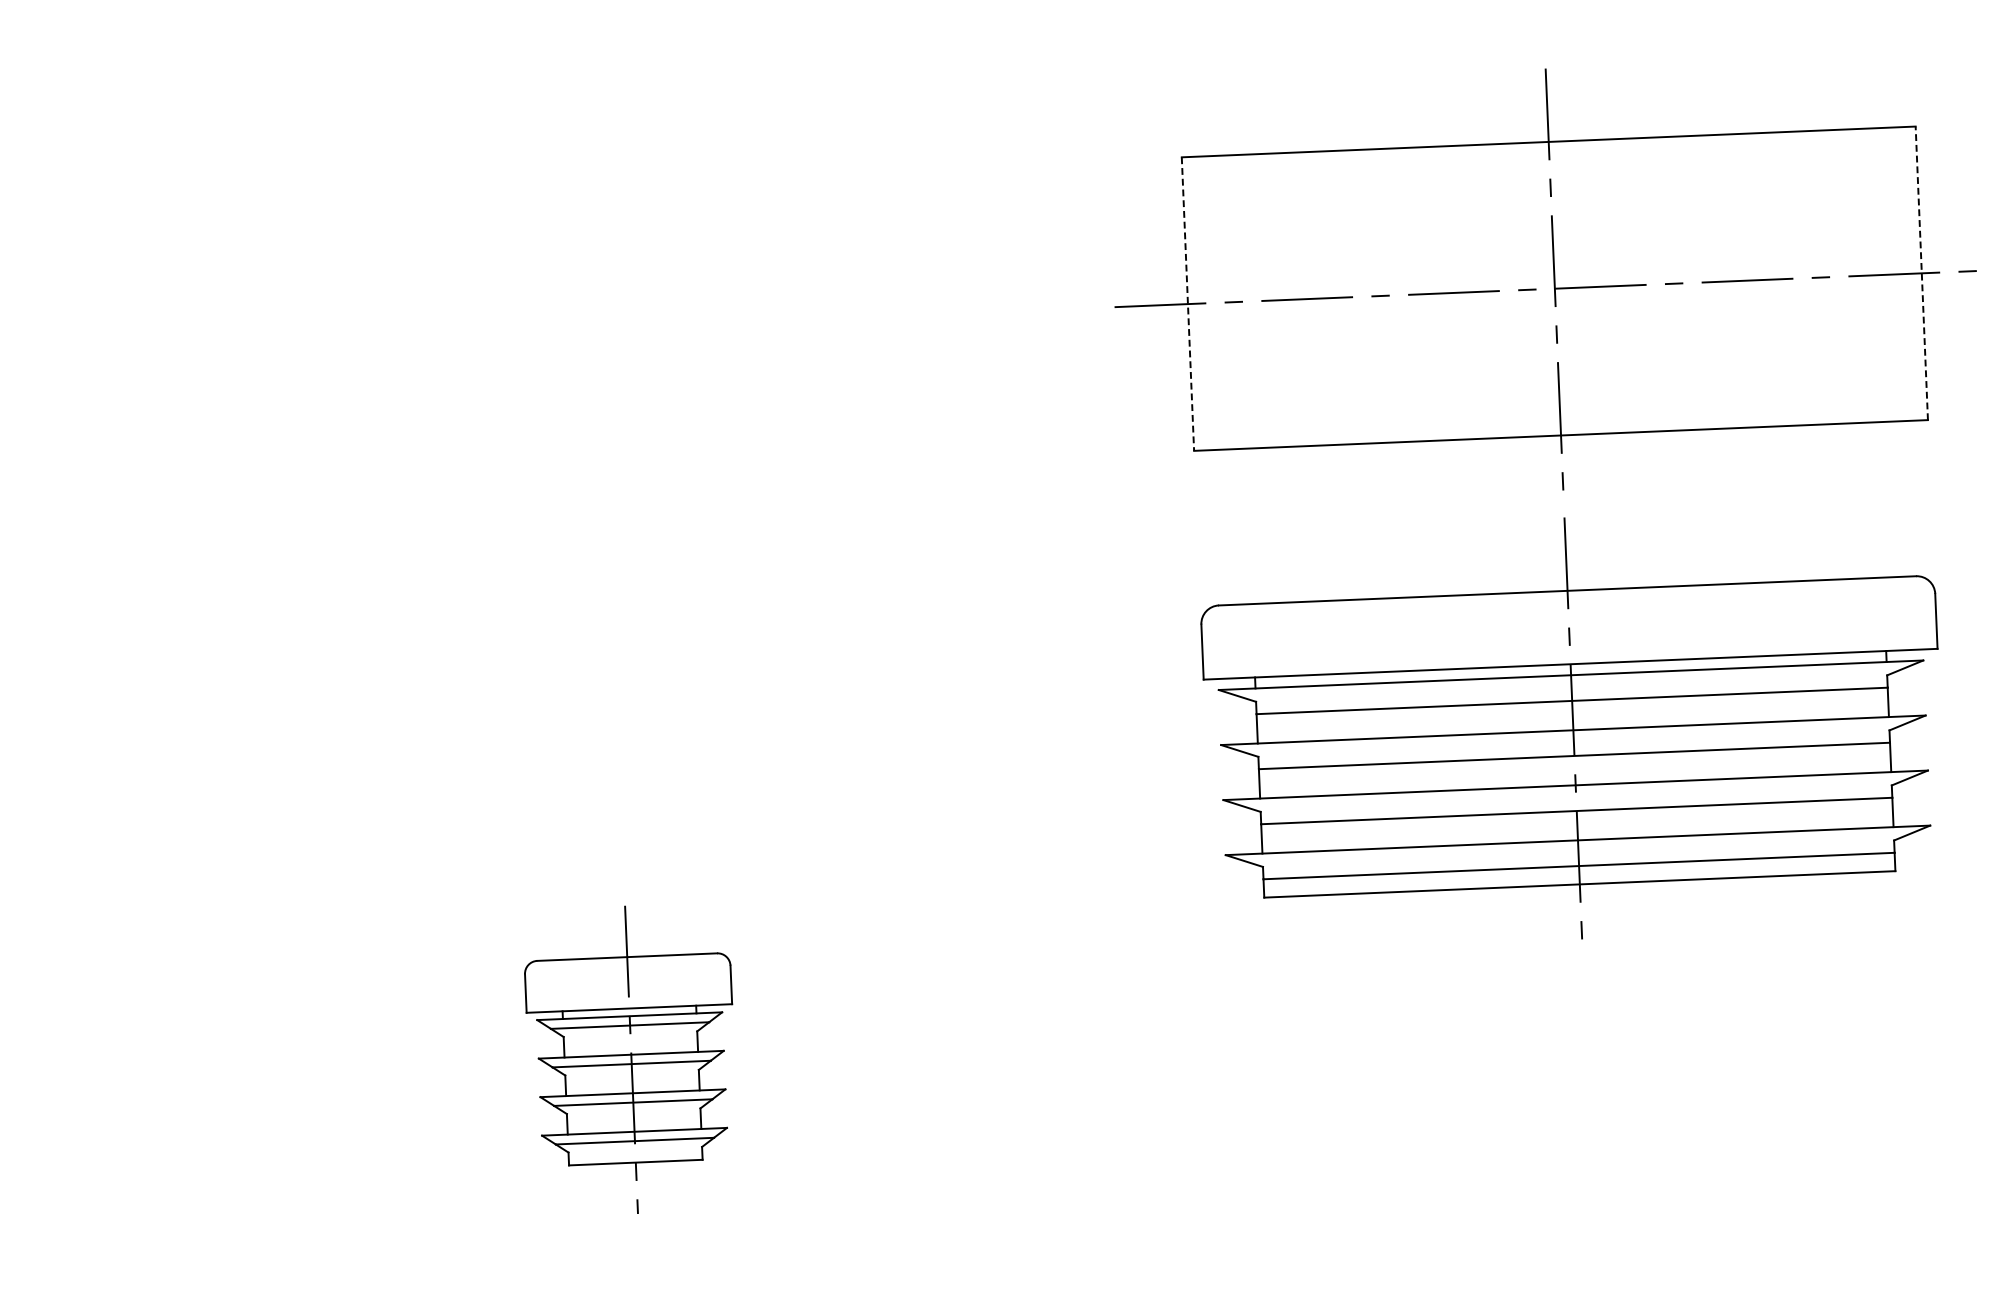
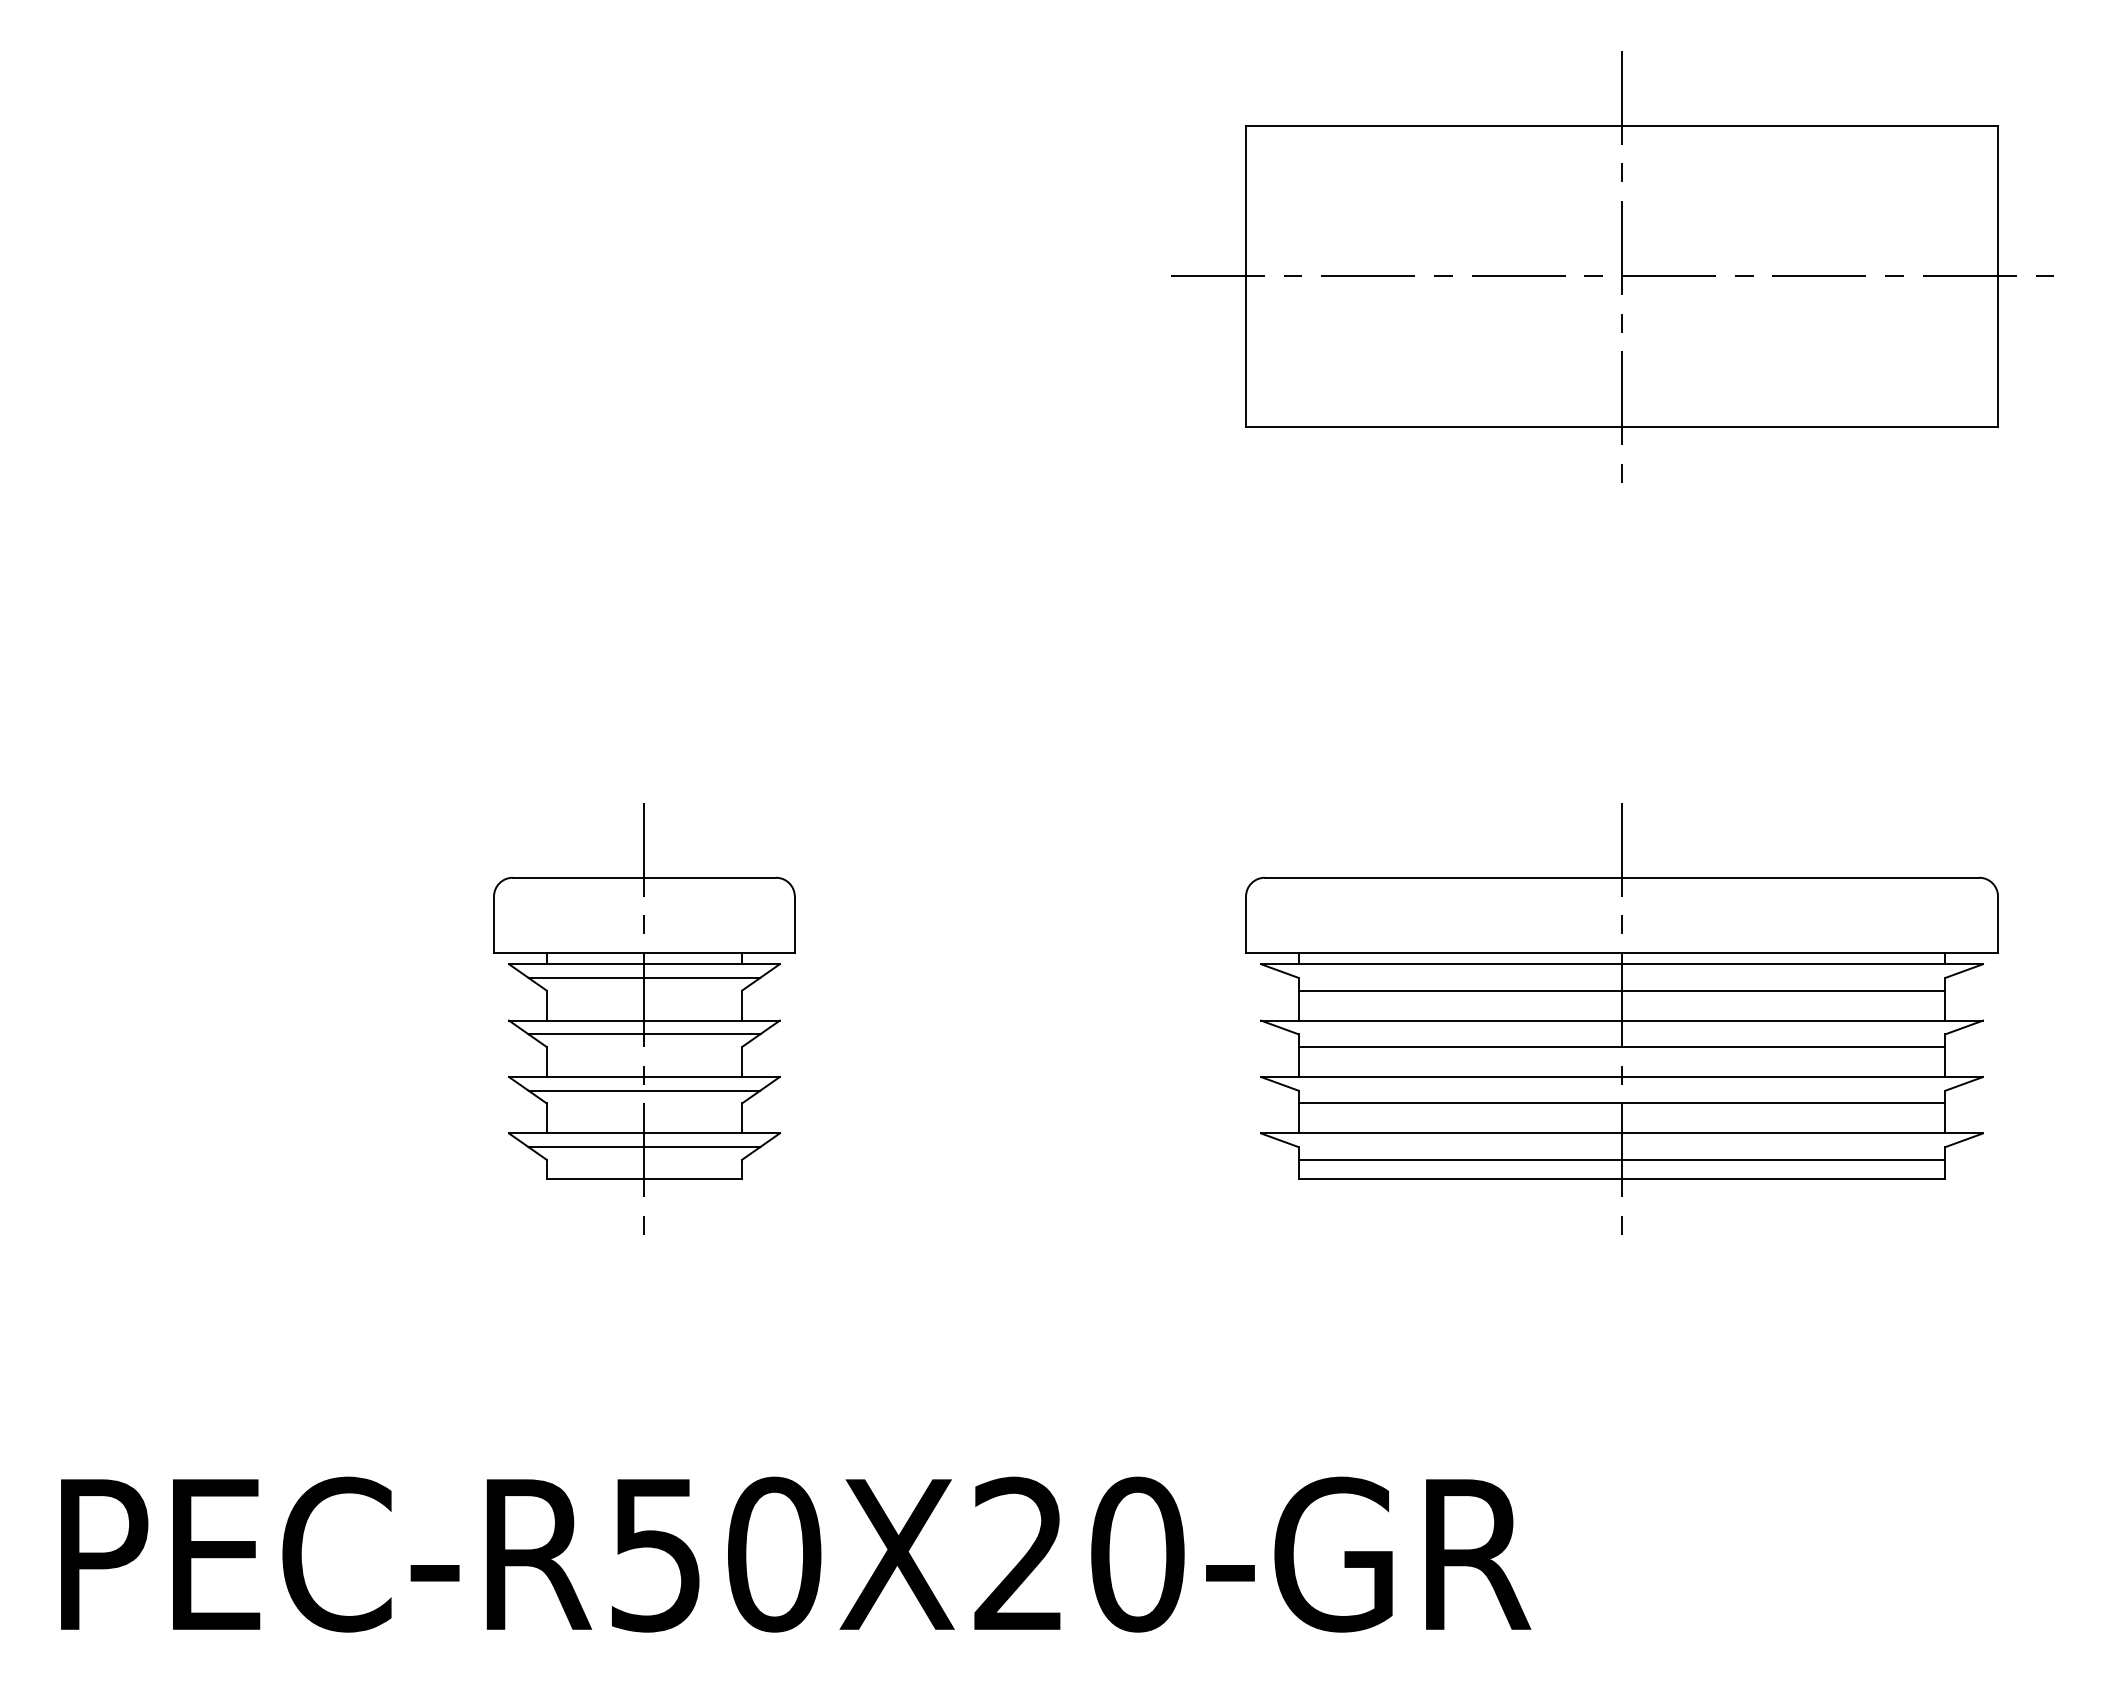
line: (1922, 272) -> (1998, 275), dashed -> solid
line: (1188, 304) -> (1246, 276), dashed -> solid
part: (1572, 728) -> (1621, 1018), moved
part: (631, 1053) -> (644, 1018), size x1.43

